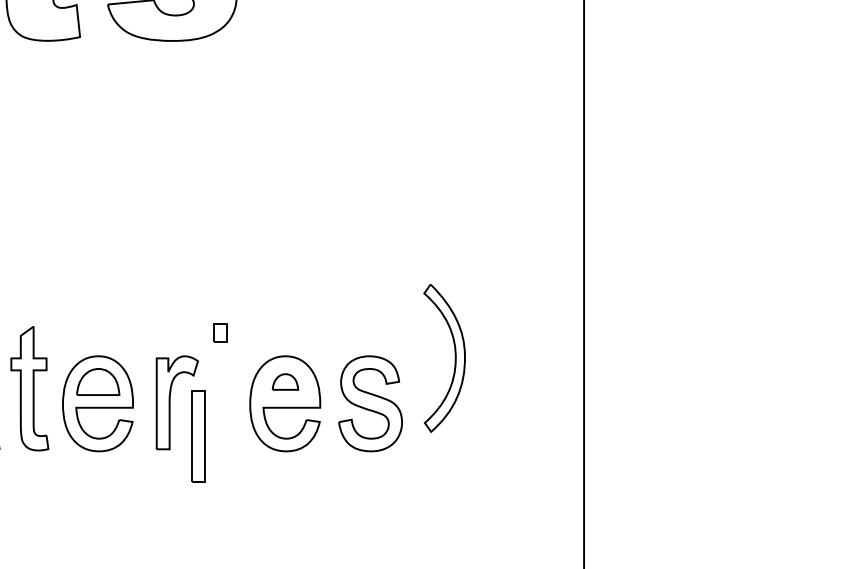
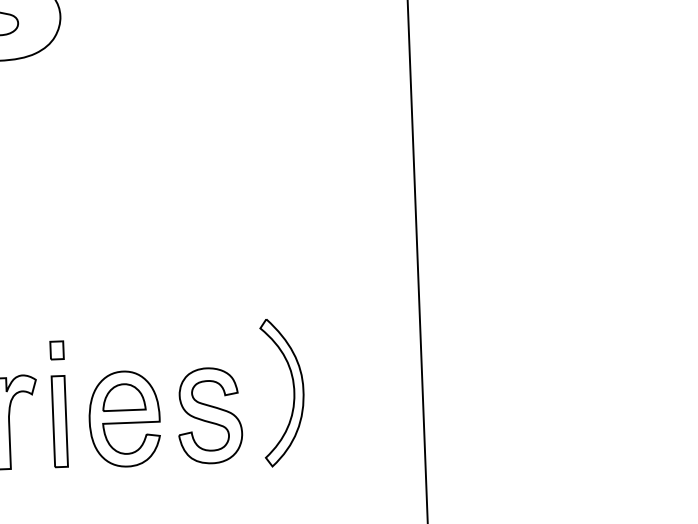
part: (454, 358) -> (293, 392), moved
part: (285, 381) -> (124, 396), size x1.67
part: (198, 436) -> (59, 421), moved

